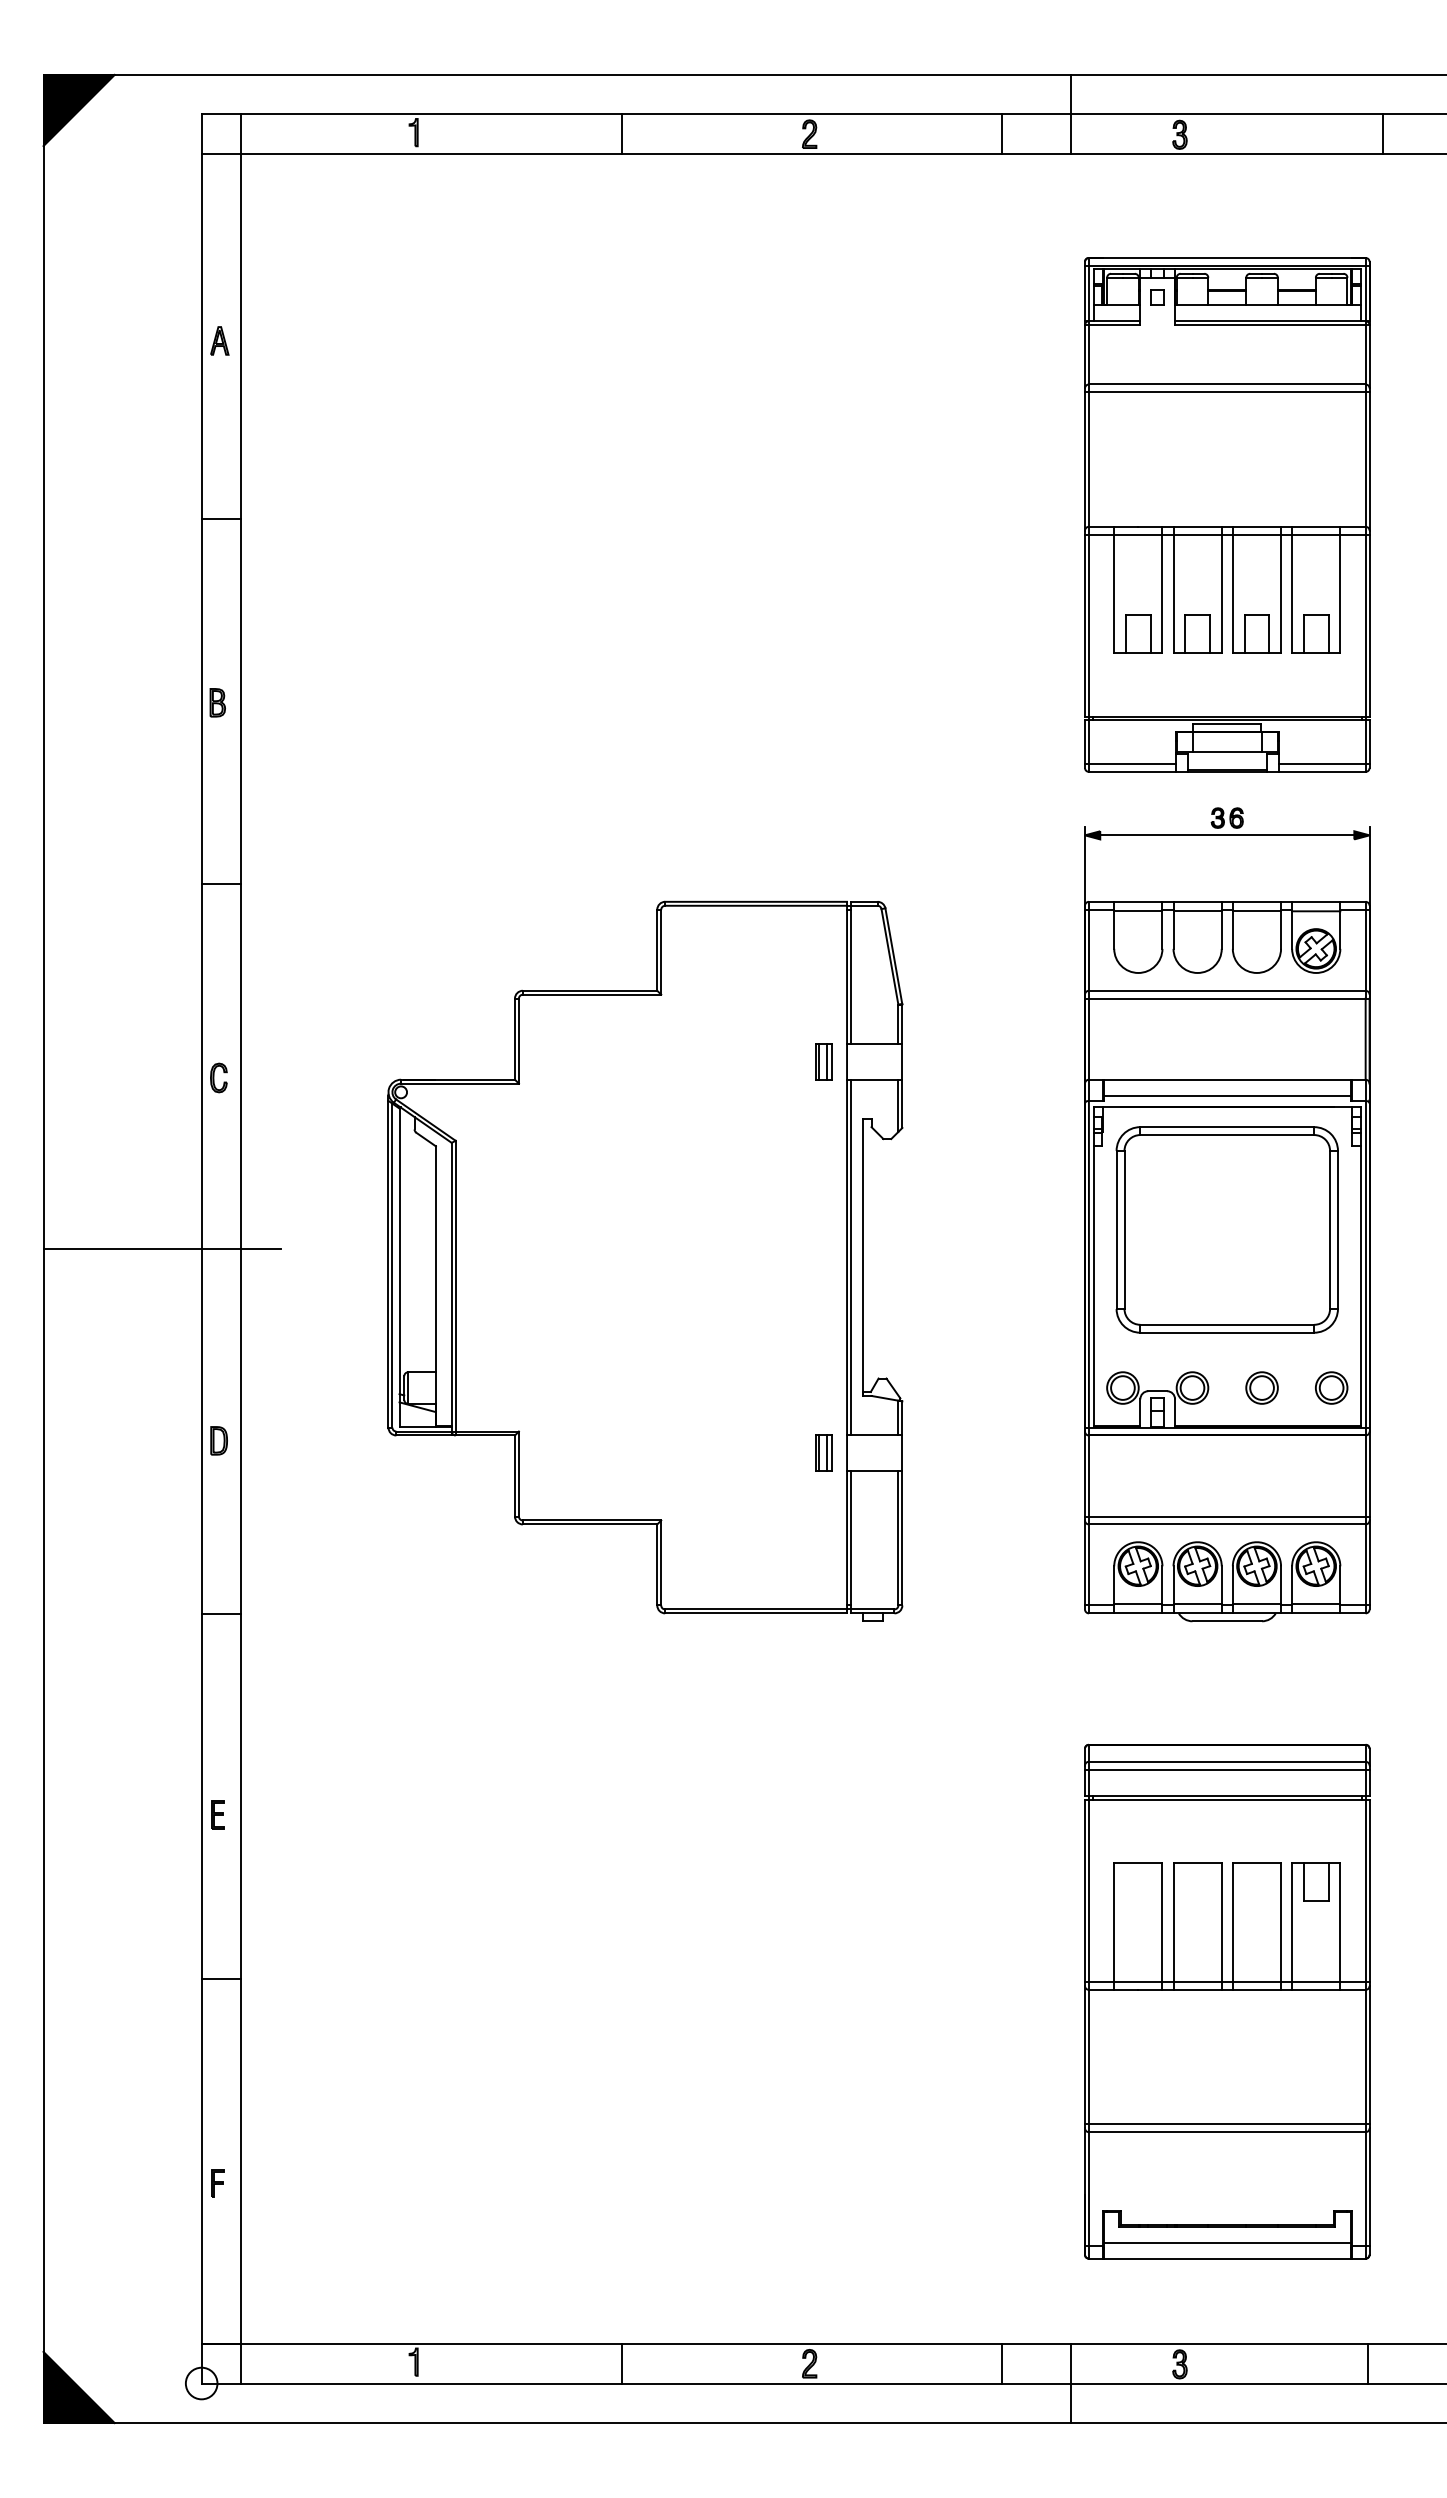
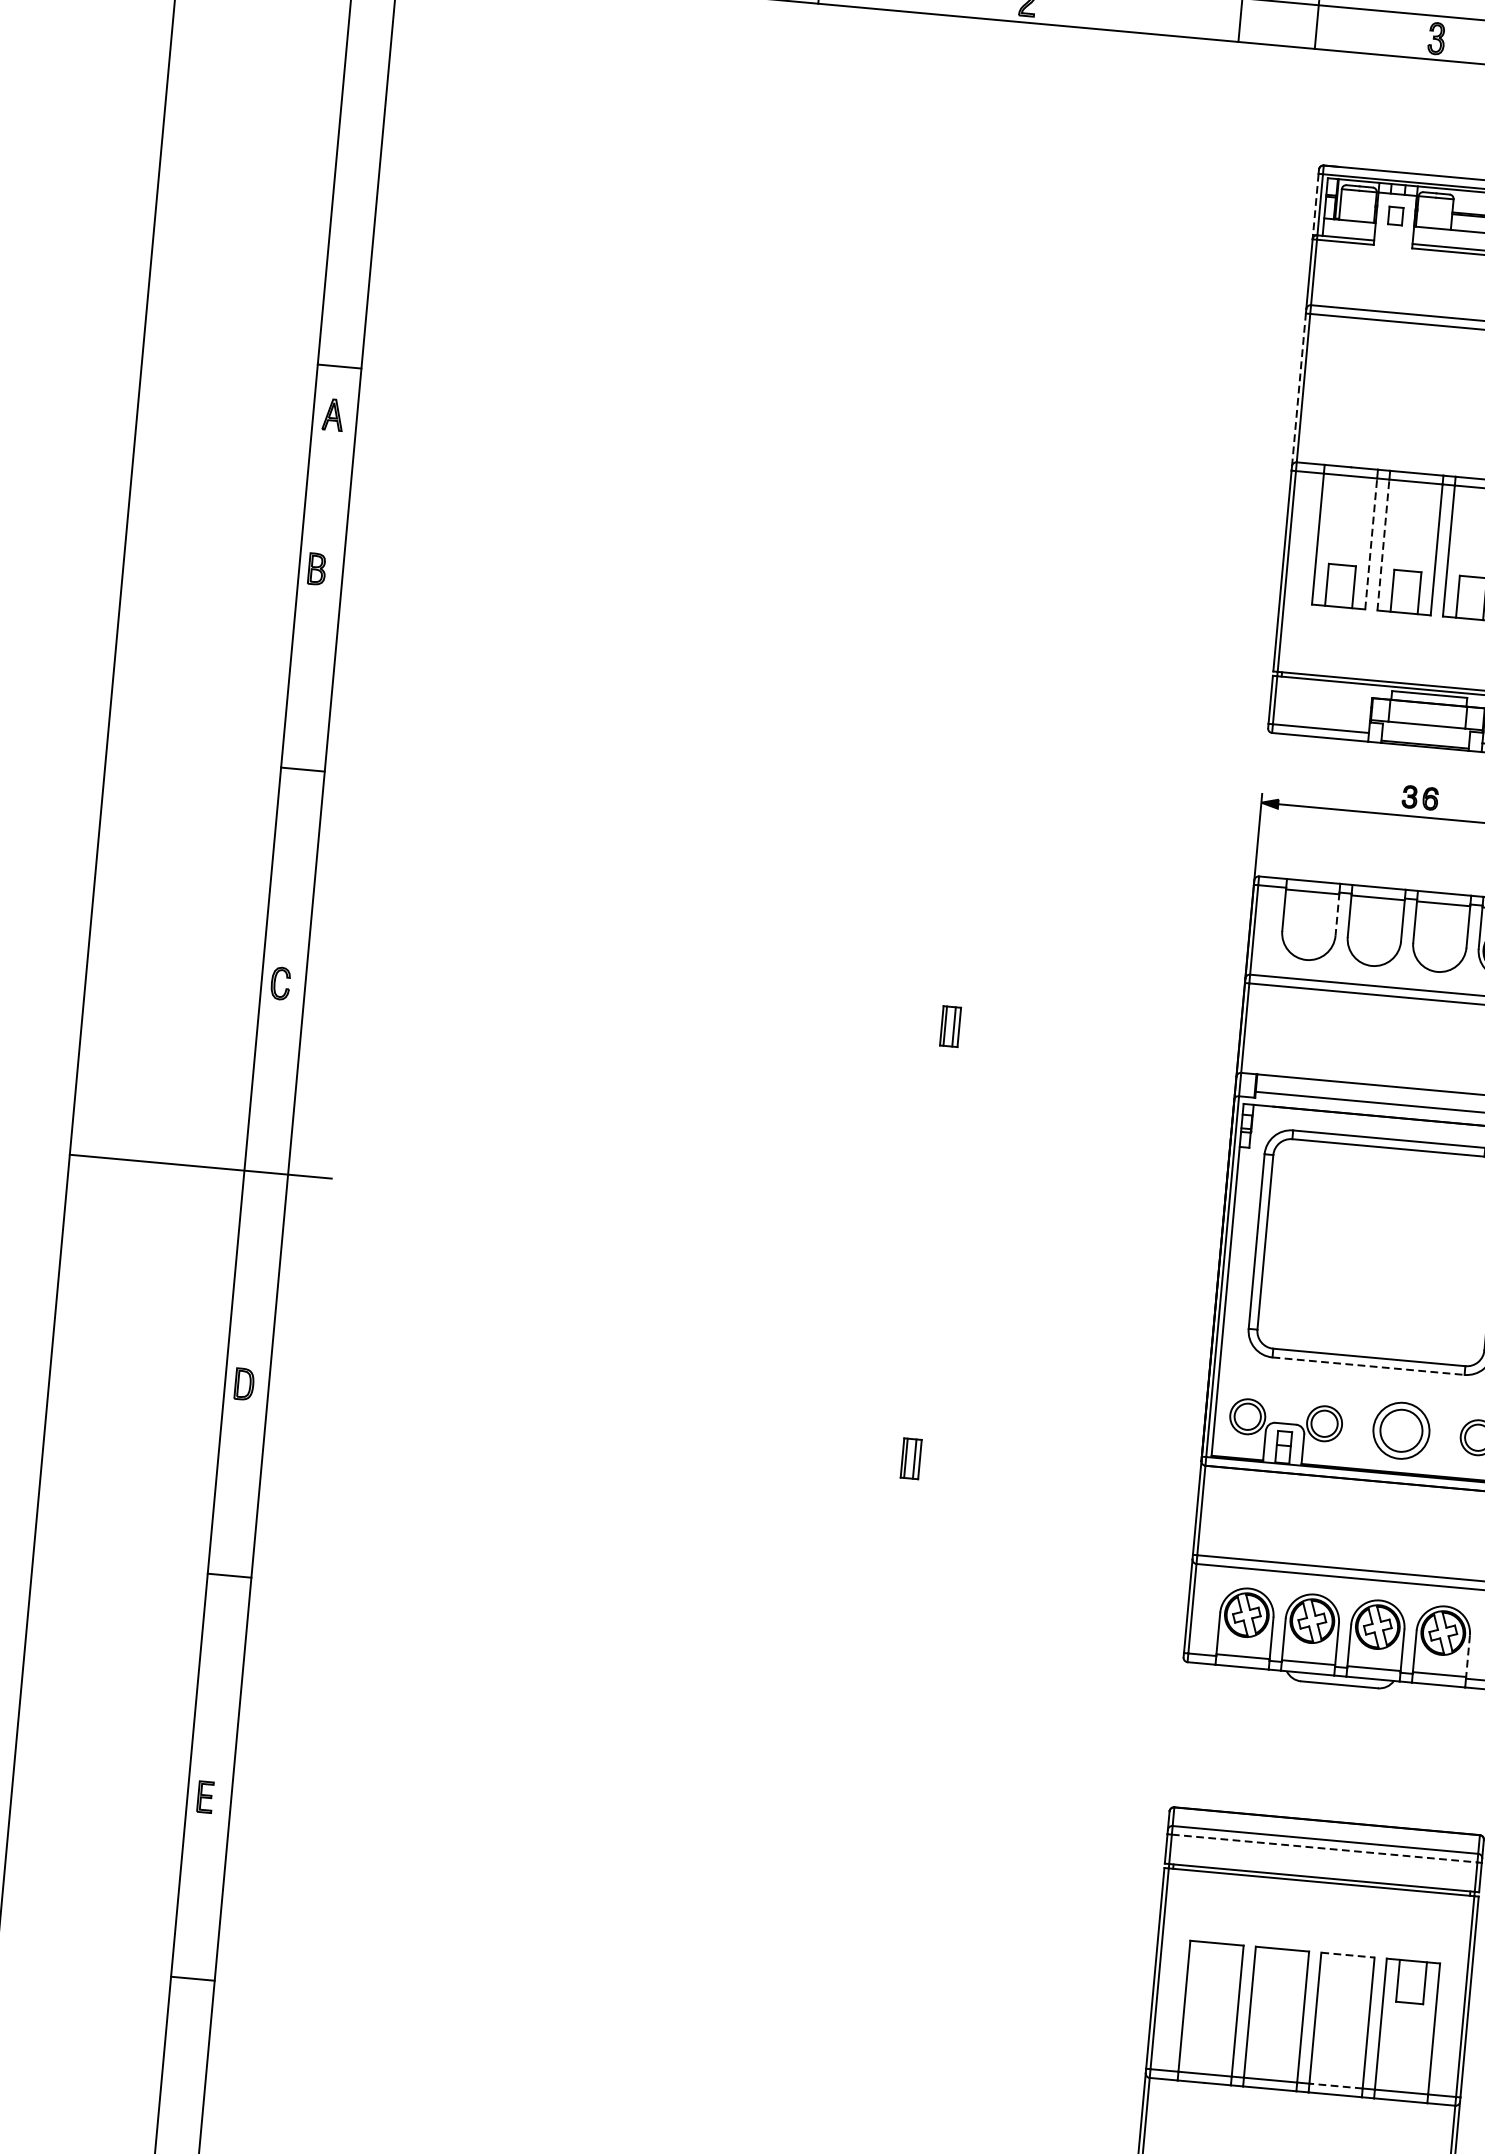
line: (1084, 293) -> (1315, 204), solid -> dashed
part: (219, 340) -> (333, 414), moved
line: (1084, 461) -> (1298, 389), solid -> dashed
line: (1162, 593) -> (1371, 543), solid -> dashed
line: (1173, 593) -> (1383, 544), solid -> dashed
line: (1162, 929) -> (1337, 914), solid -> dashed
part: (645, 1260) -> (733, 1227), removed
line: (1227, 1332) -> (1368, 1365), solid -> dashed
part: (1261, 1387) -> (1400, 1430), size x1.6
line: (1340, 1585) -> (1468, 1656), solid -> dashed
line: (1227, 1769) -> (1324, 1848), solid -> dashed
line: (1257, 1863) -> (1348, 1955), solid -> dashed
line: (1256, 1981) -> (1335, 2085), solid -> dashed

